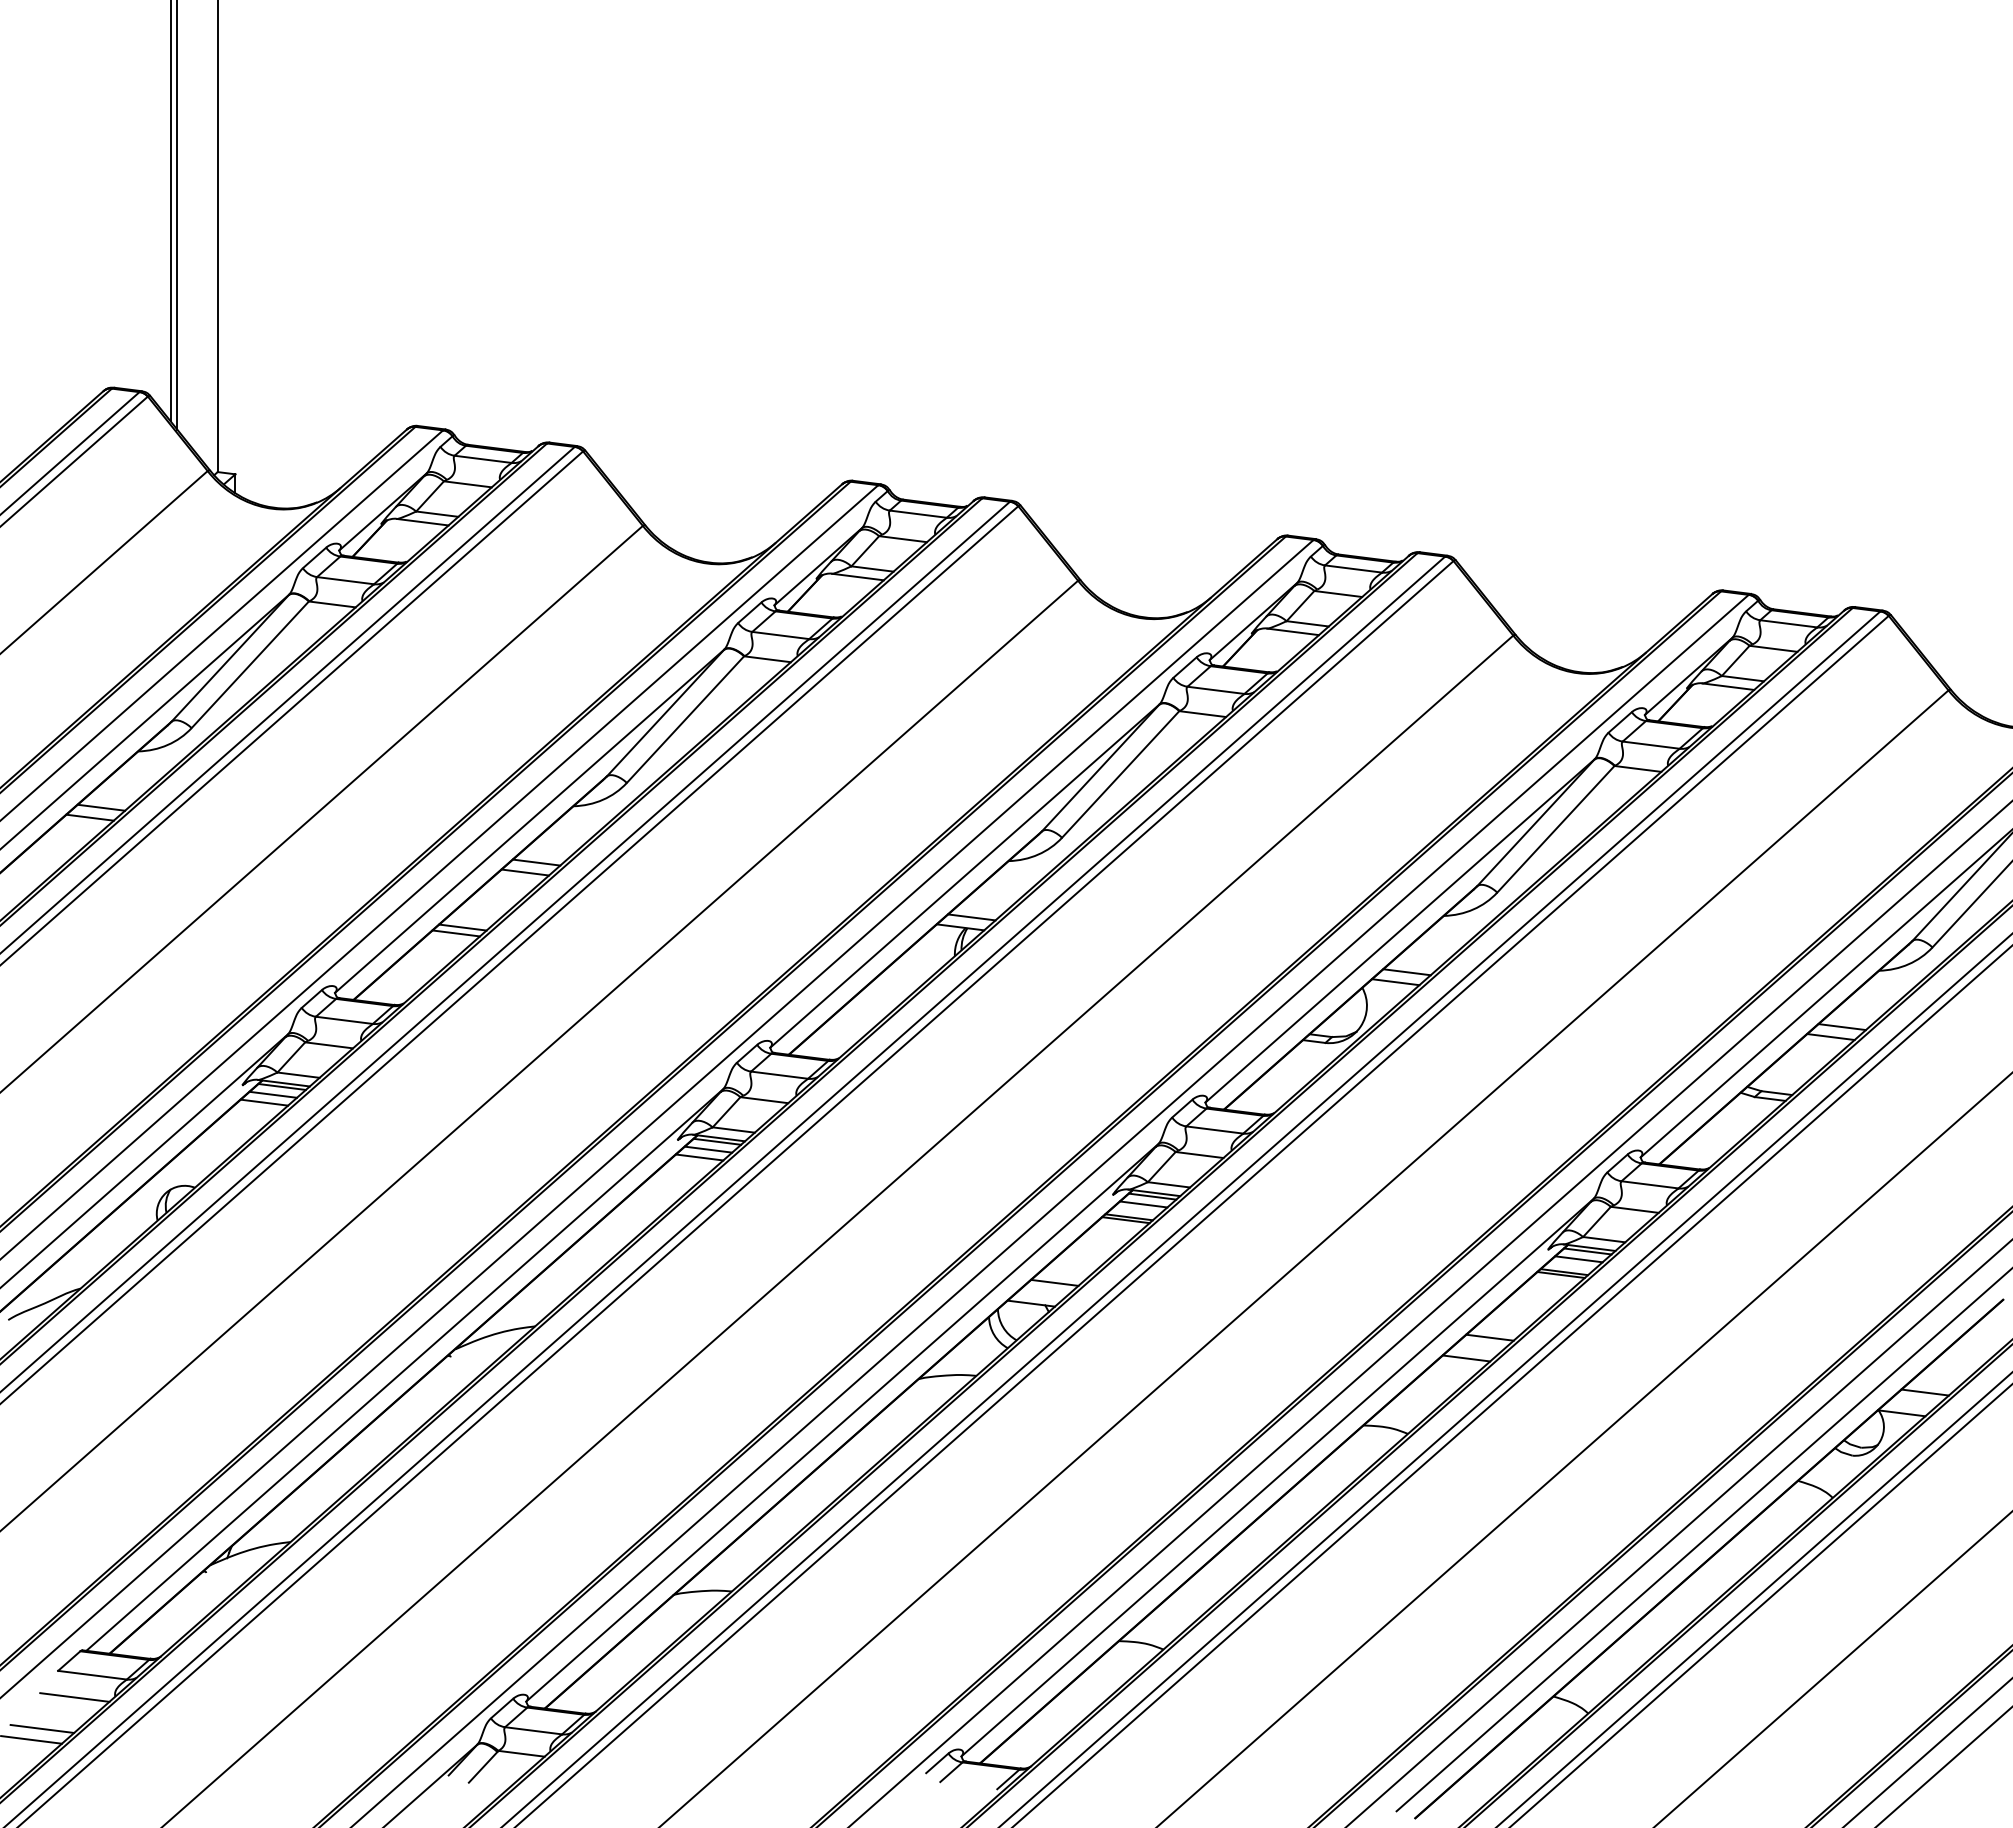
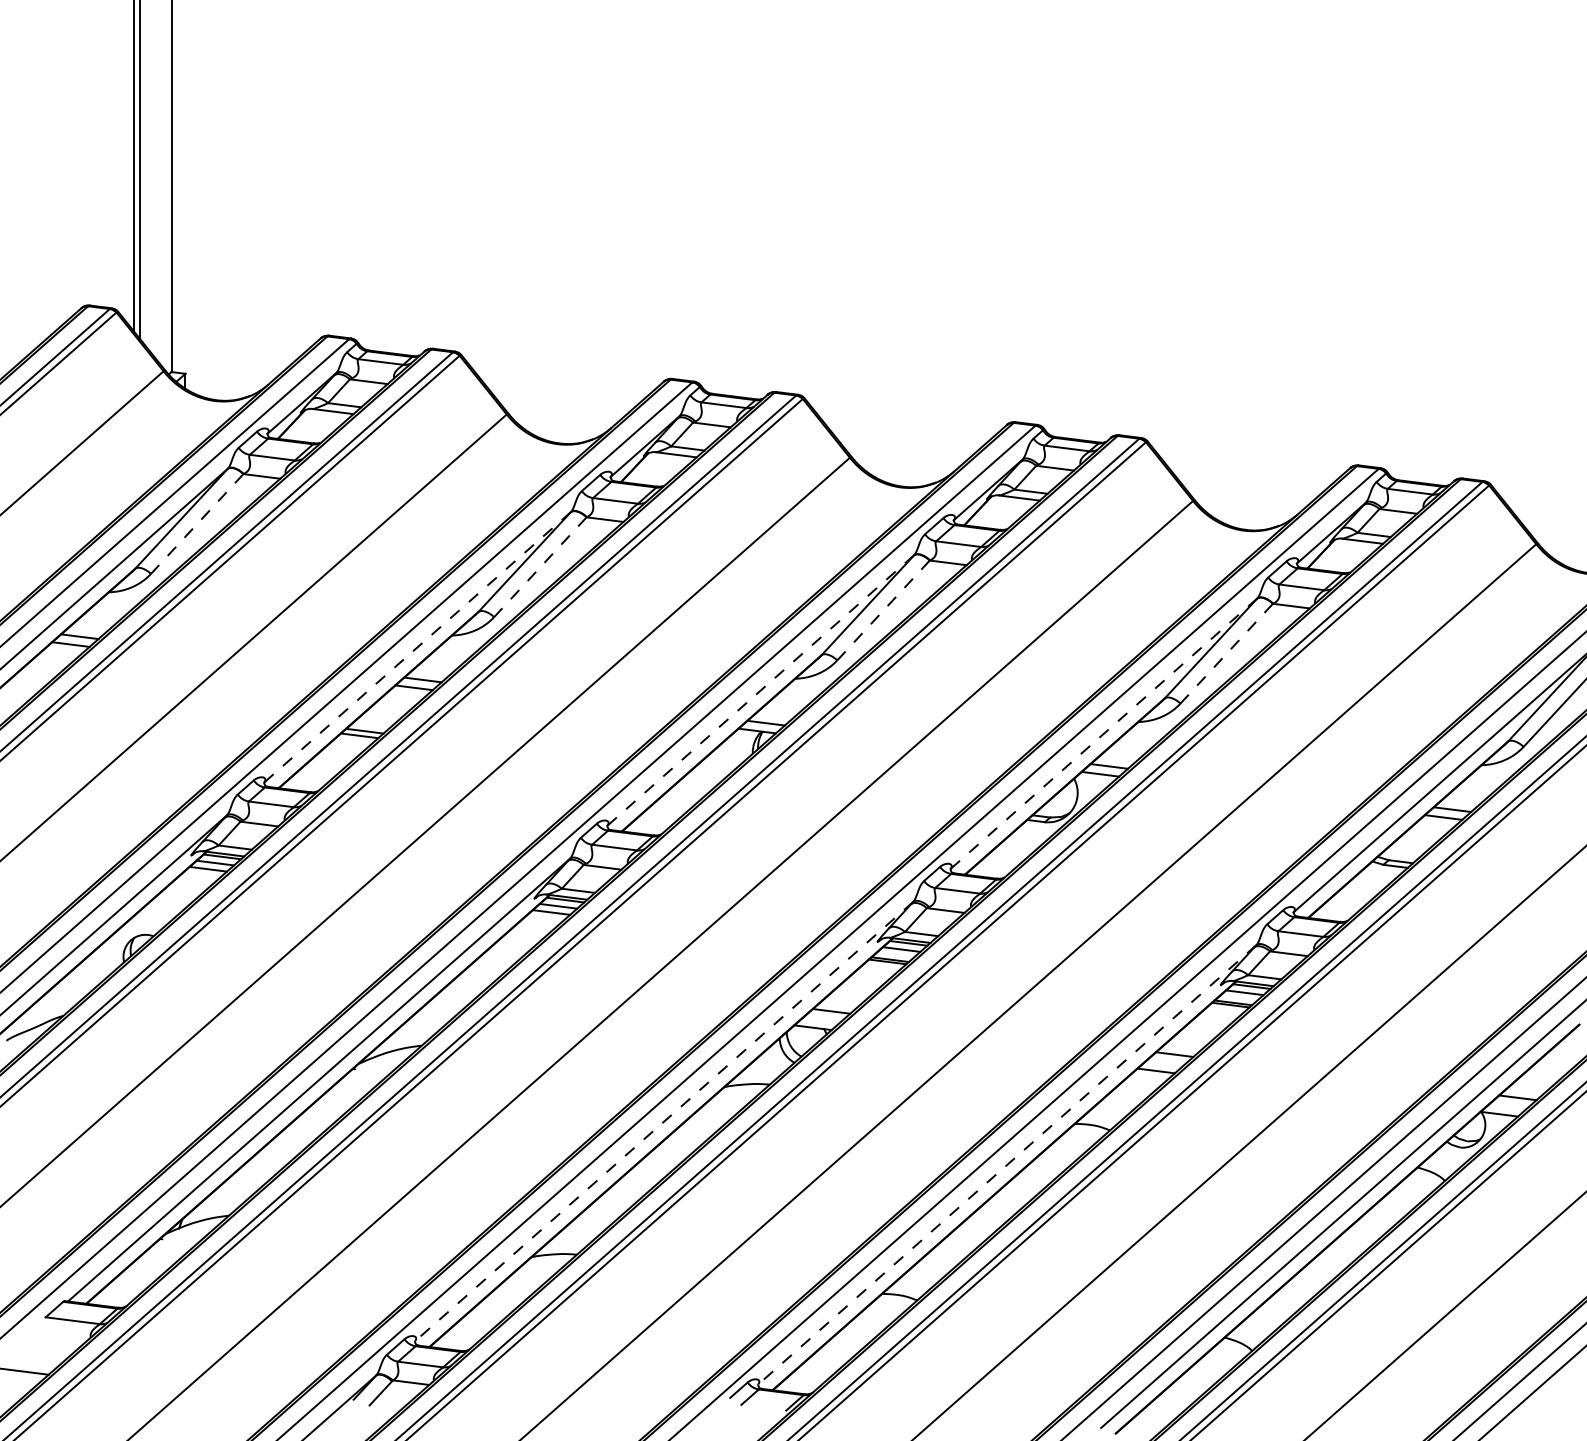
line: (249, 665) -> (196, 524), solid -> dashed
line: (685, 719) -> (540, 567), solid -> dashed
line: (1120, 774) -> (883, 610), solid -> dashed
line: (529, 821) -> (417, 647), solid -> dashed
line: (1555, 829) -> (1226, 653), solid -> dashed
line: (964, 876) -> (760, 690), solid -> dashed
line: (1400, 930) -> (1104, 733), solid -> dashed
line: (842, 1422) -> (664, 1121), solid -> dashed
line: (1277, 1477) -> (1007, 1164), solid -> dashed
line: (74, 1697) -> (58, 1338), removed
line: (42, 1728) -> (33, 1362), removed

